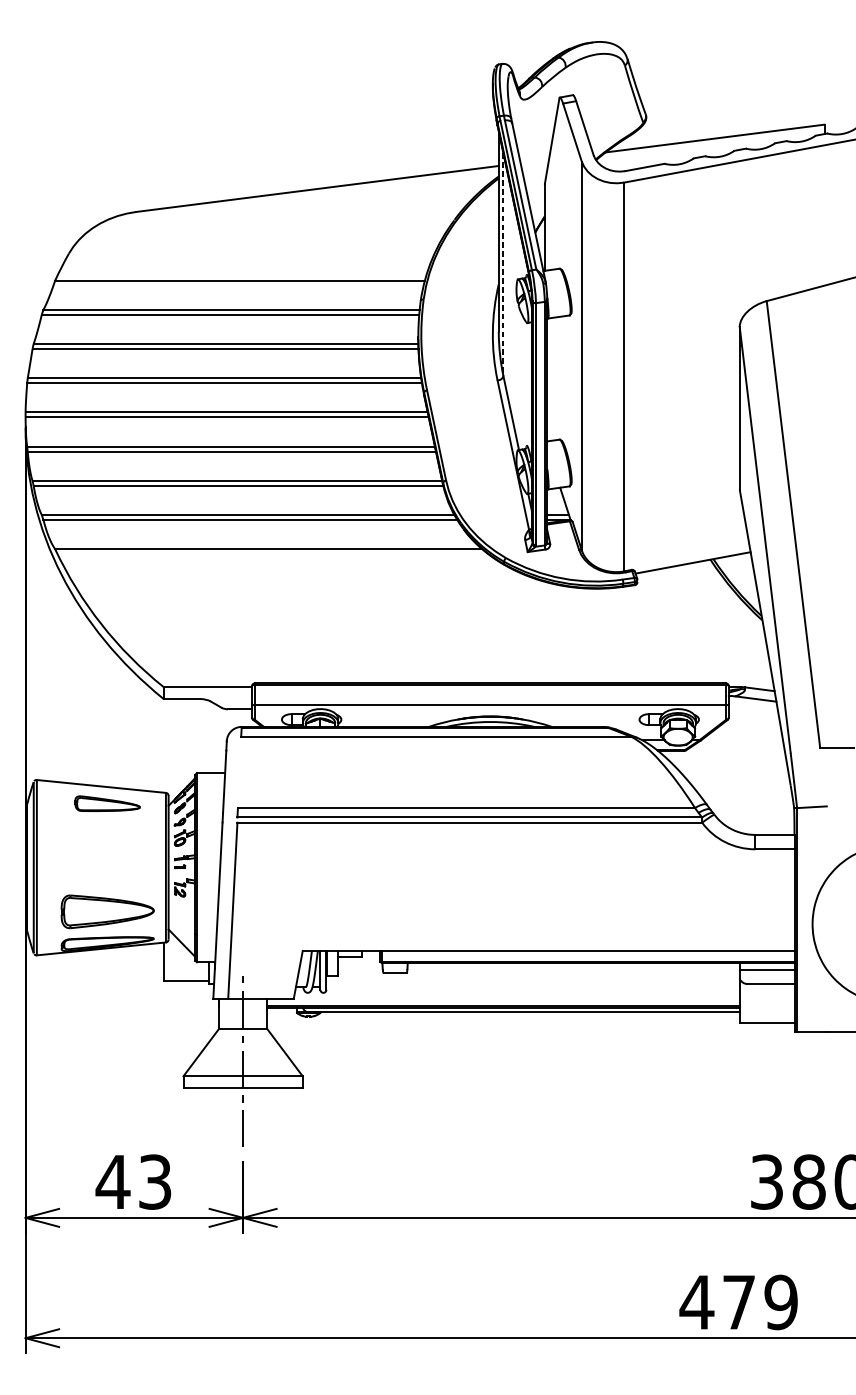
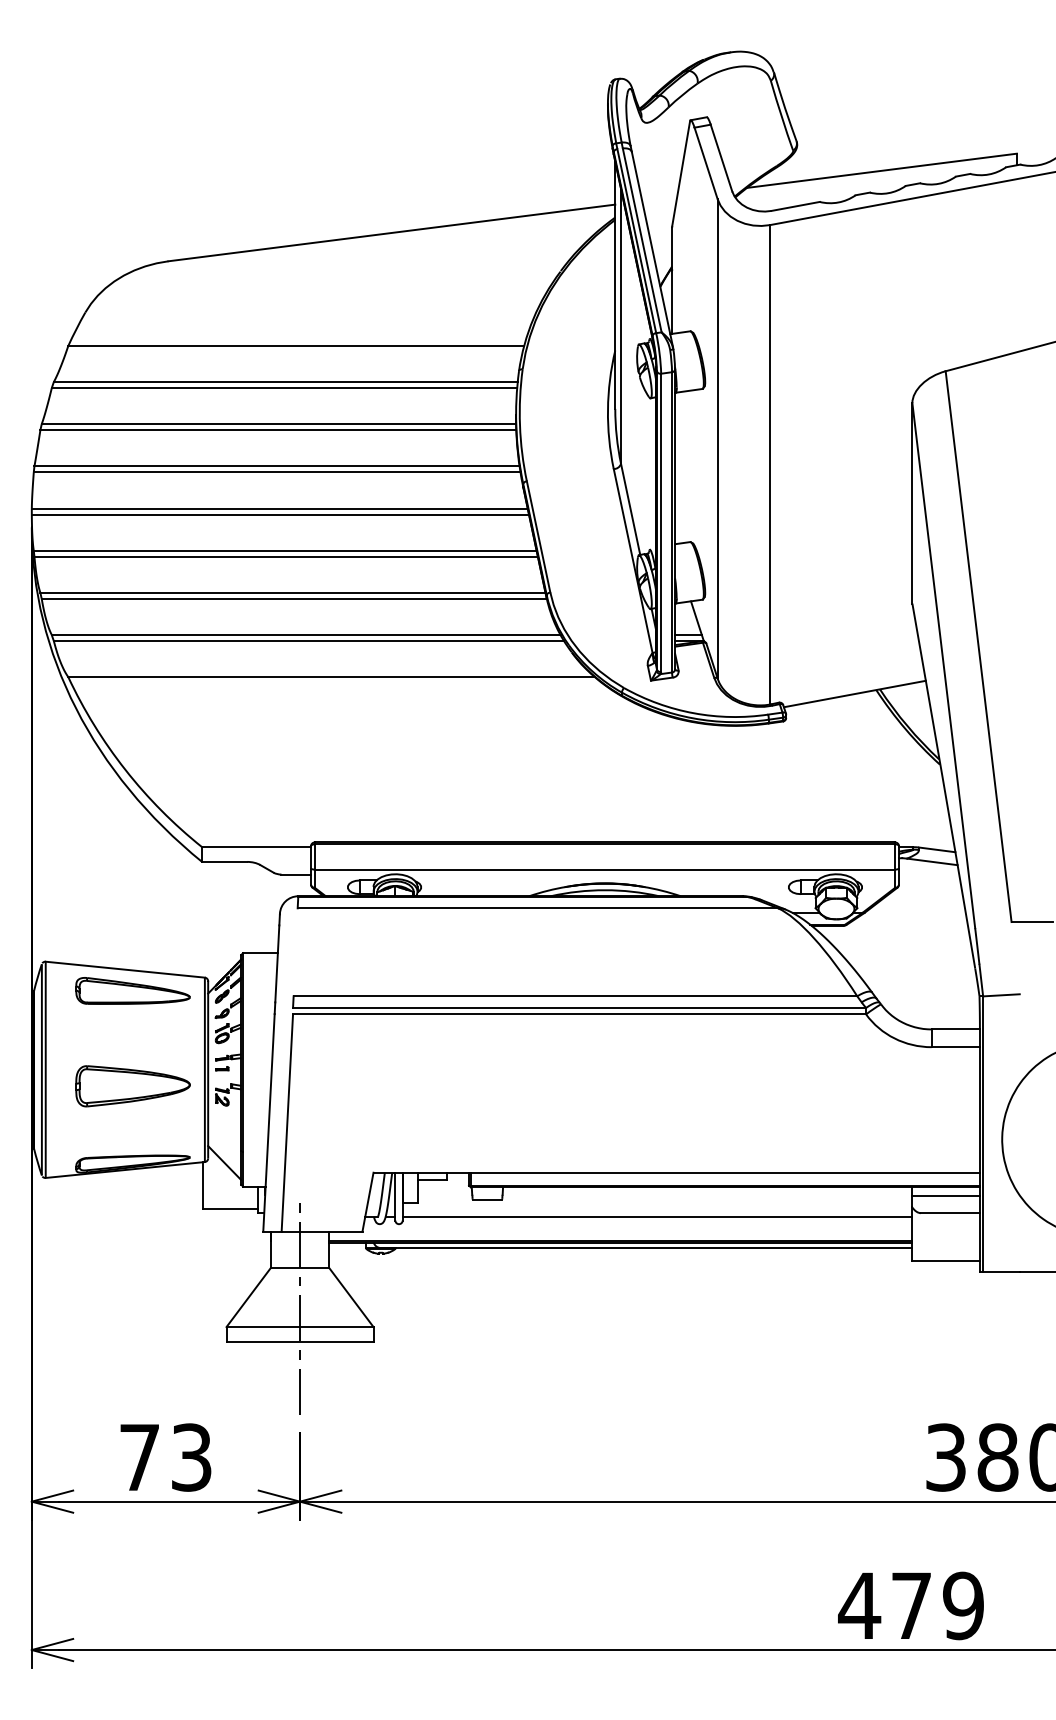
line: (503, 264) -> (621, 326), dashed -> solid
part: (107, 803) -> (132, 990), size x1.43
part: (107, 912) -> (132, 1086), moved
line: (533, 986) -> (657, 1216), added
text: (112, 1182) -> (139, 1457), 43 -> 73

